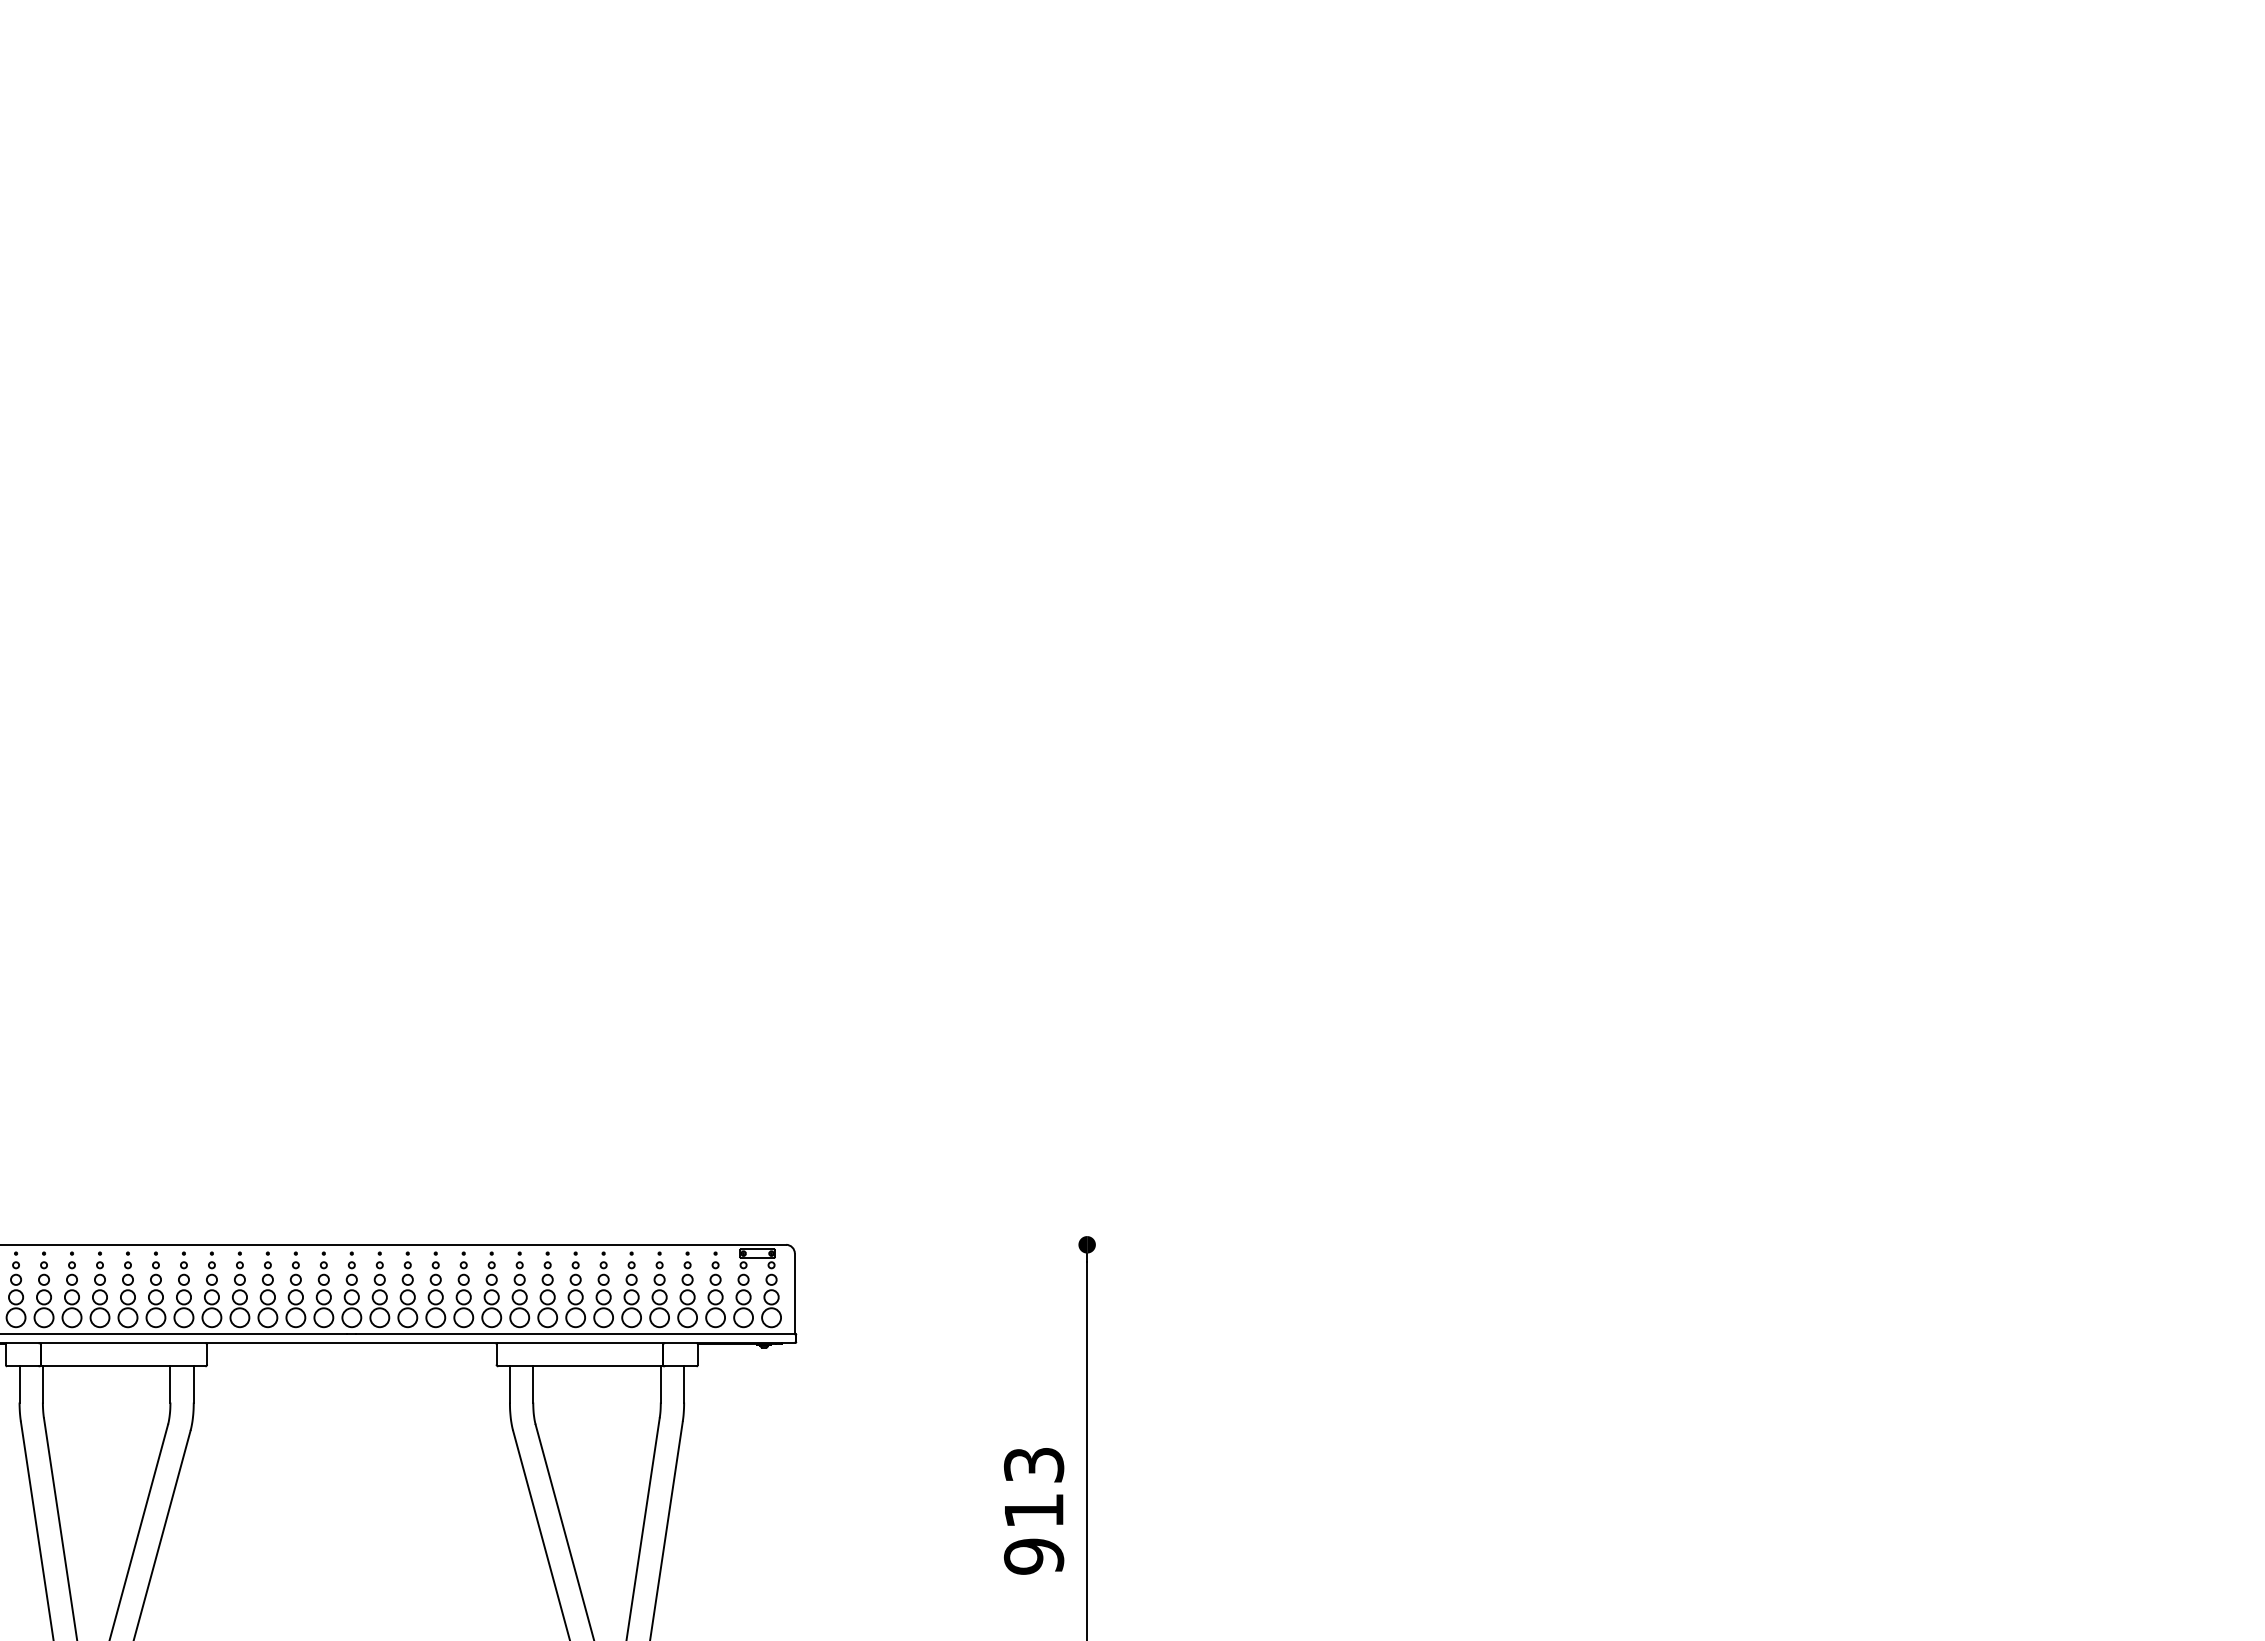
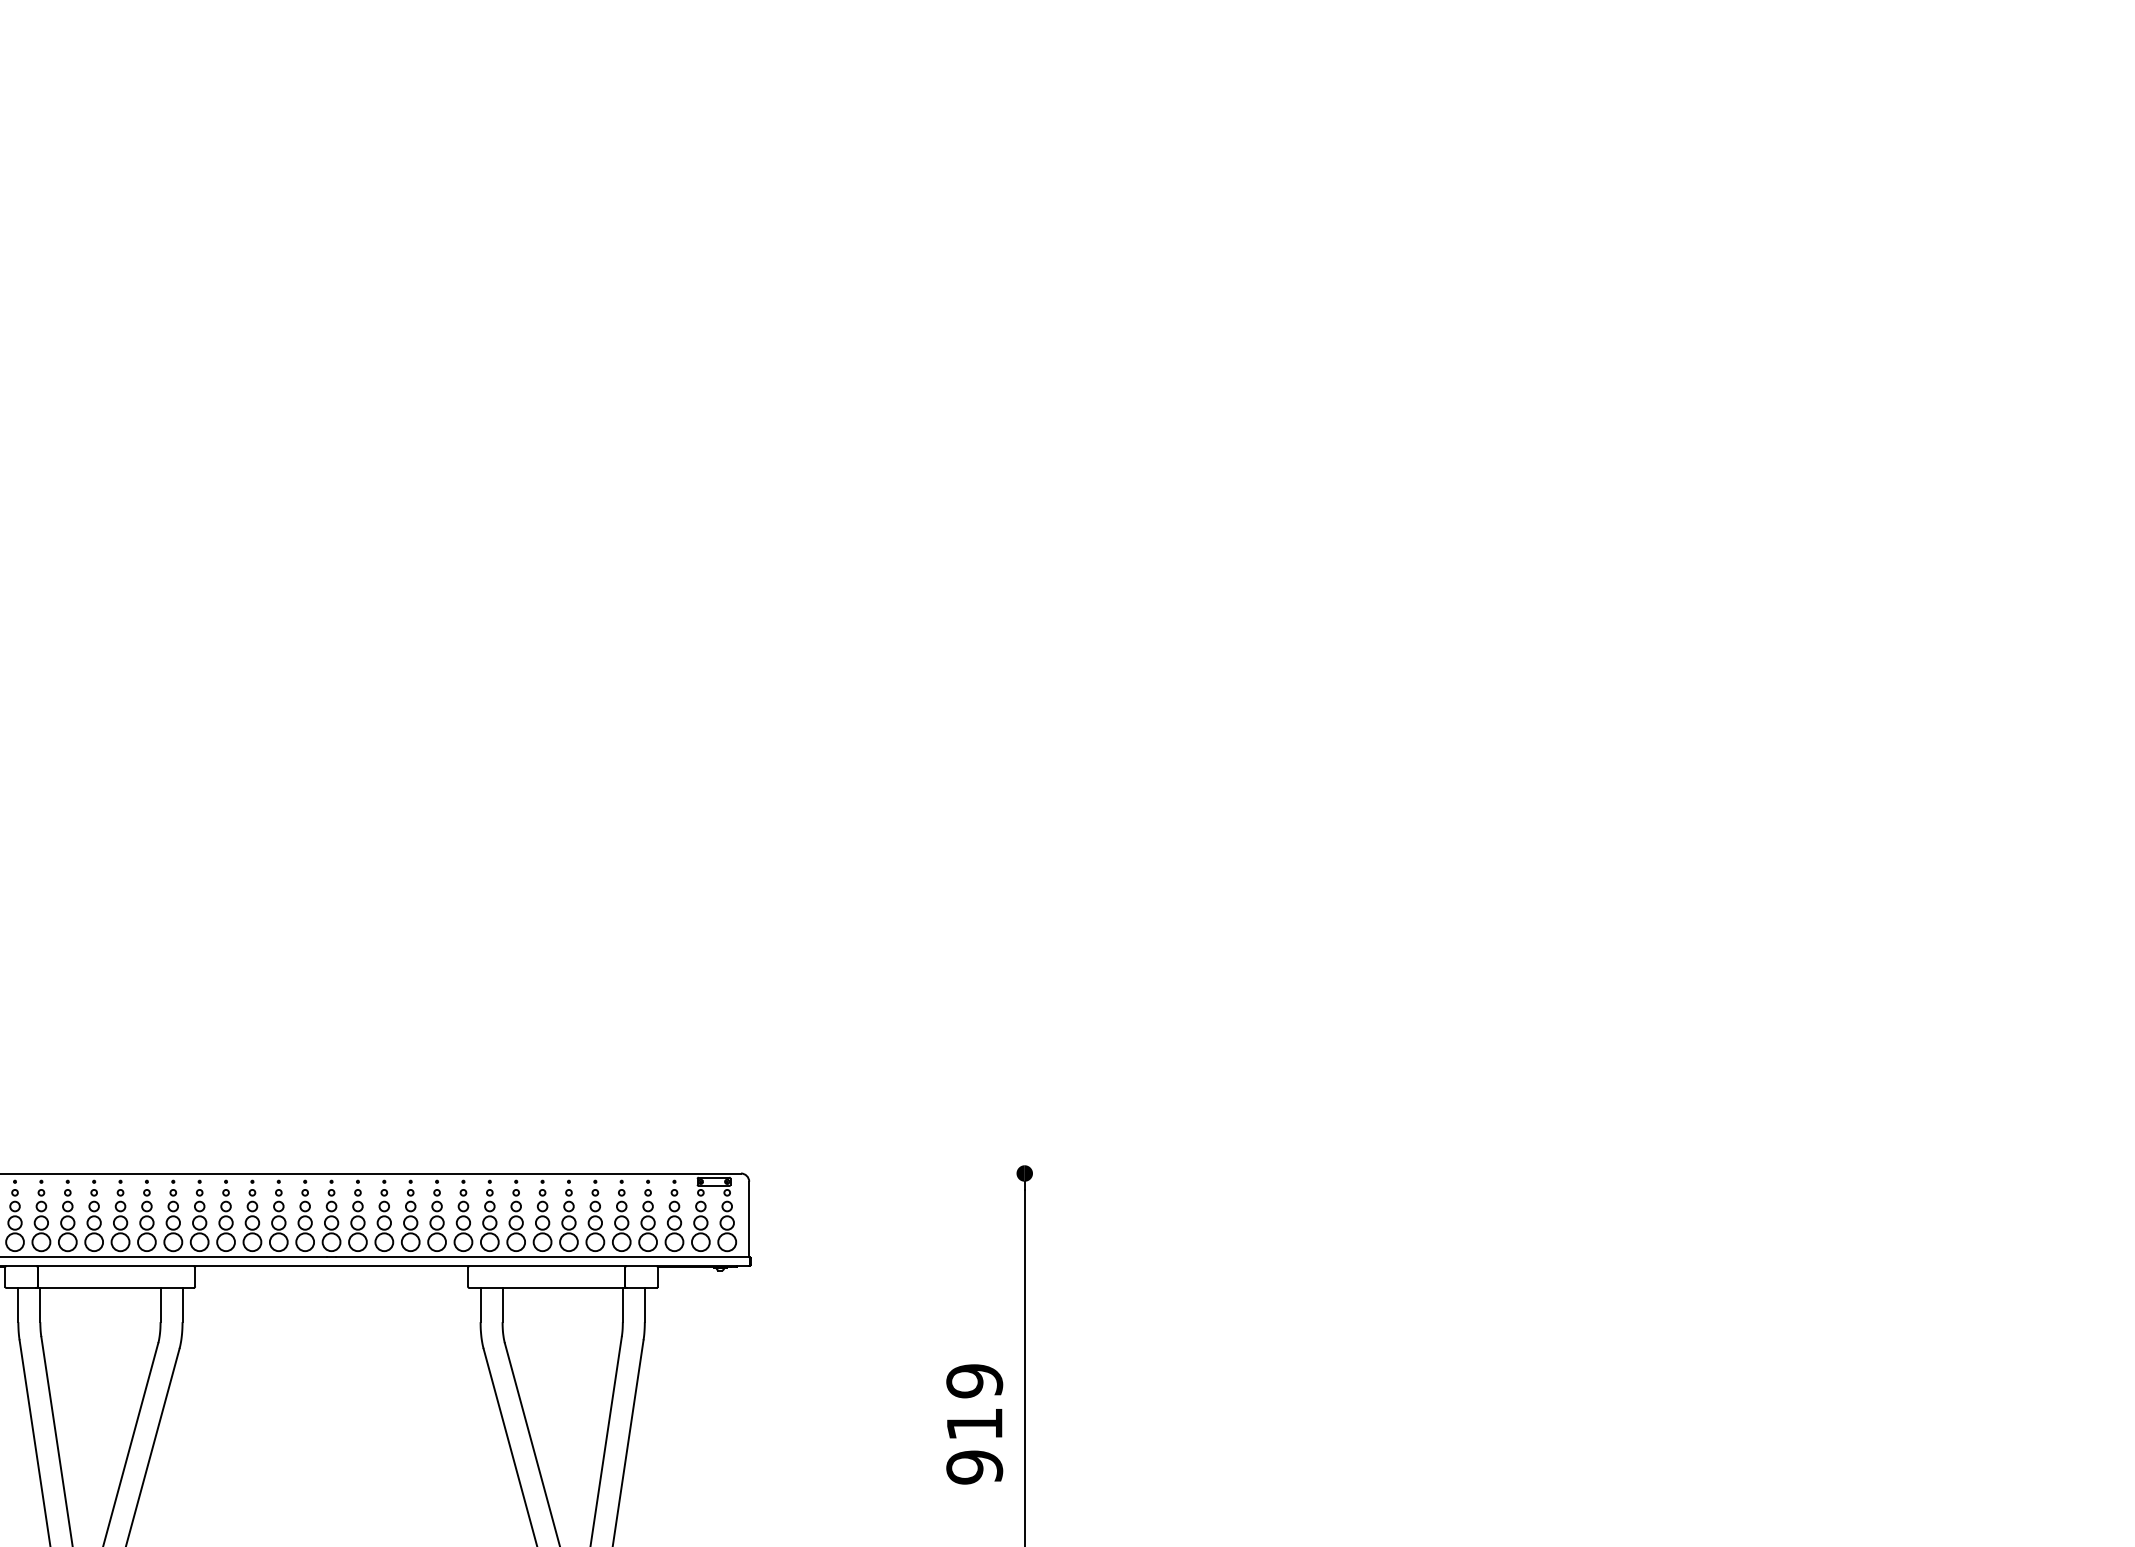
text: (1034, 1465) -> (975, 1381), 913 -> 919

